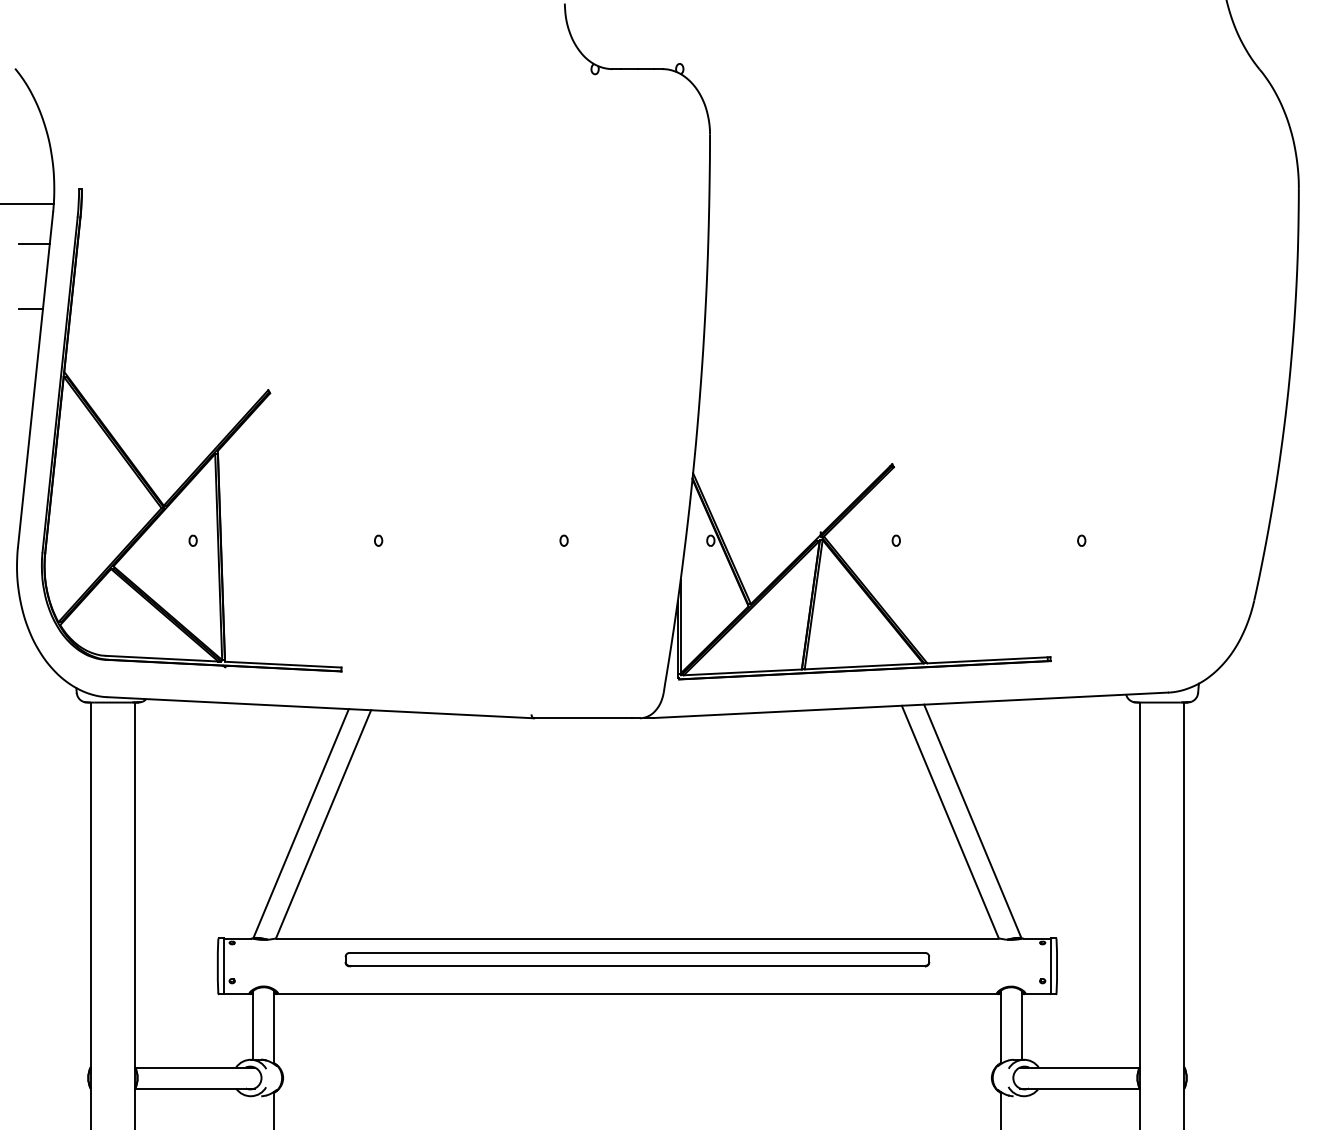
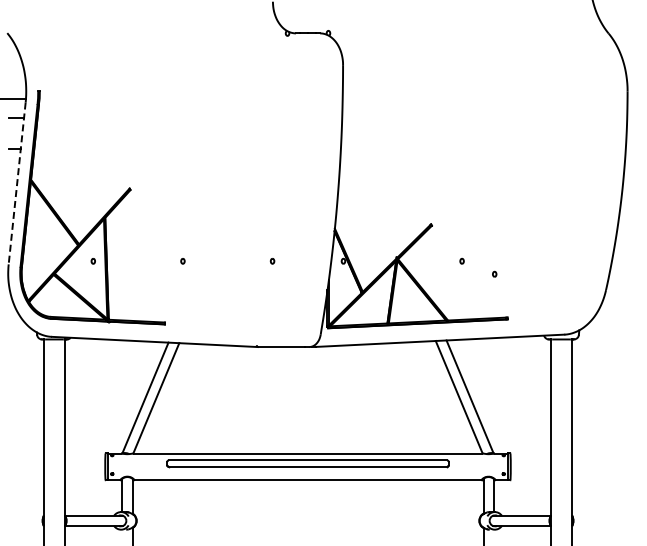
line: (36, 379) -> (17, 183), solid -> dashed
part: (895, 539) -> (461, 260), moved
part: (1081, 539) -> (494, 273), moved

